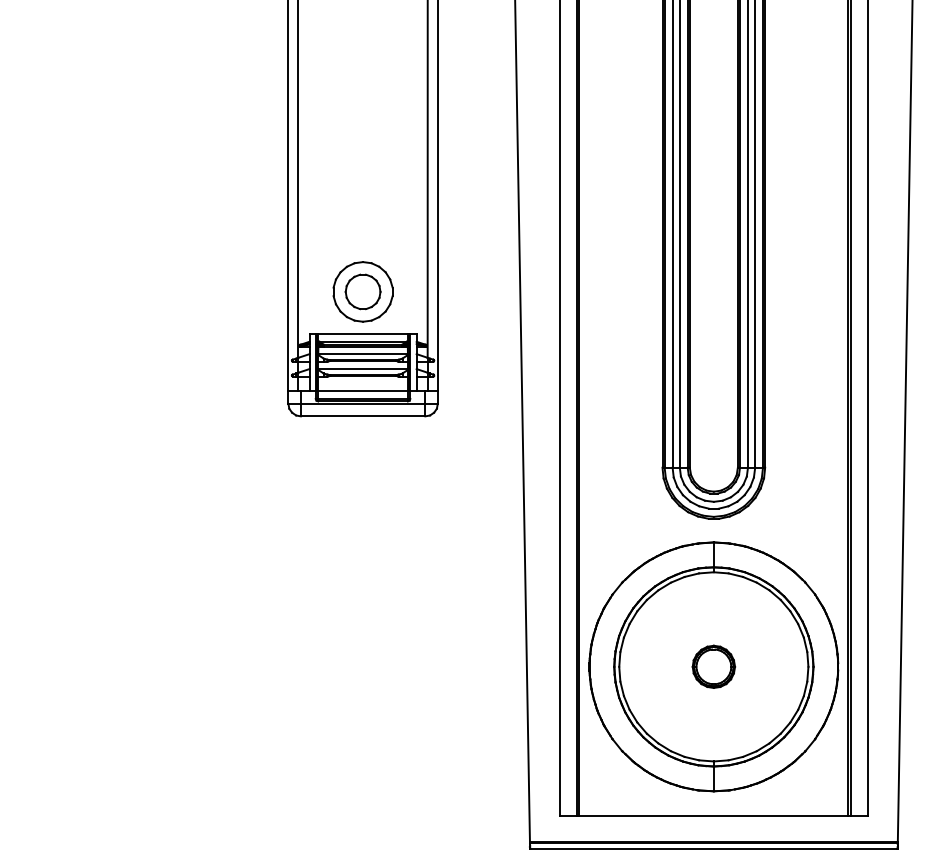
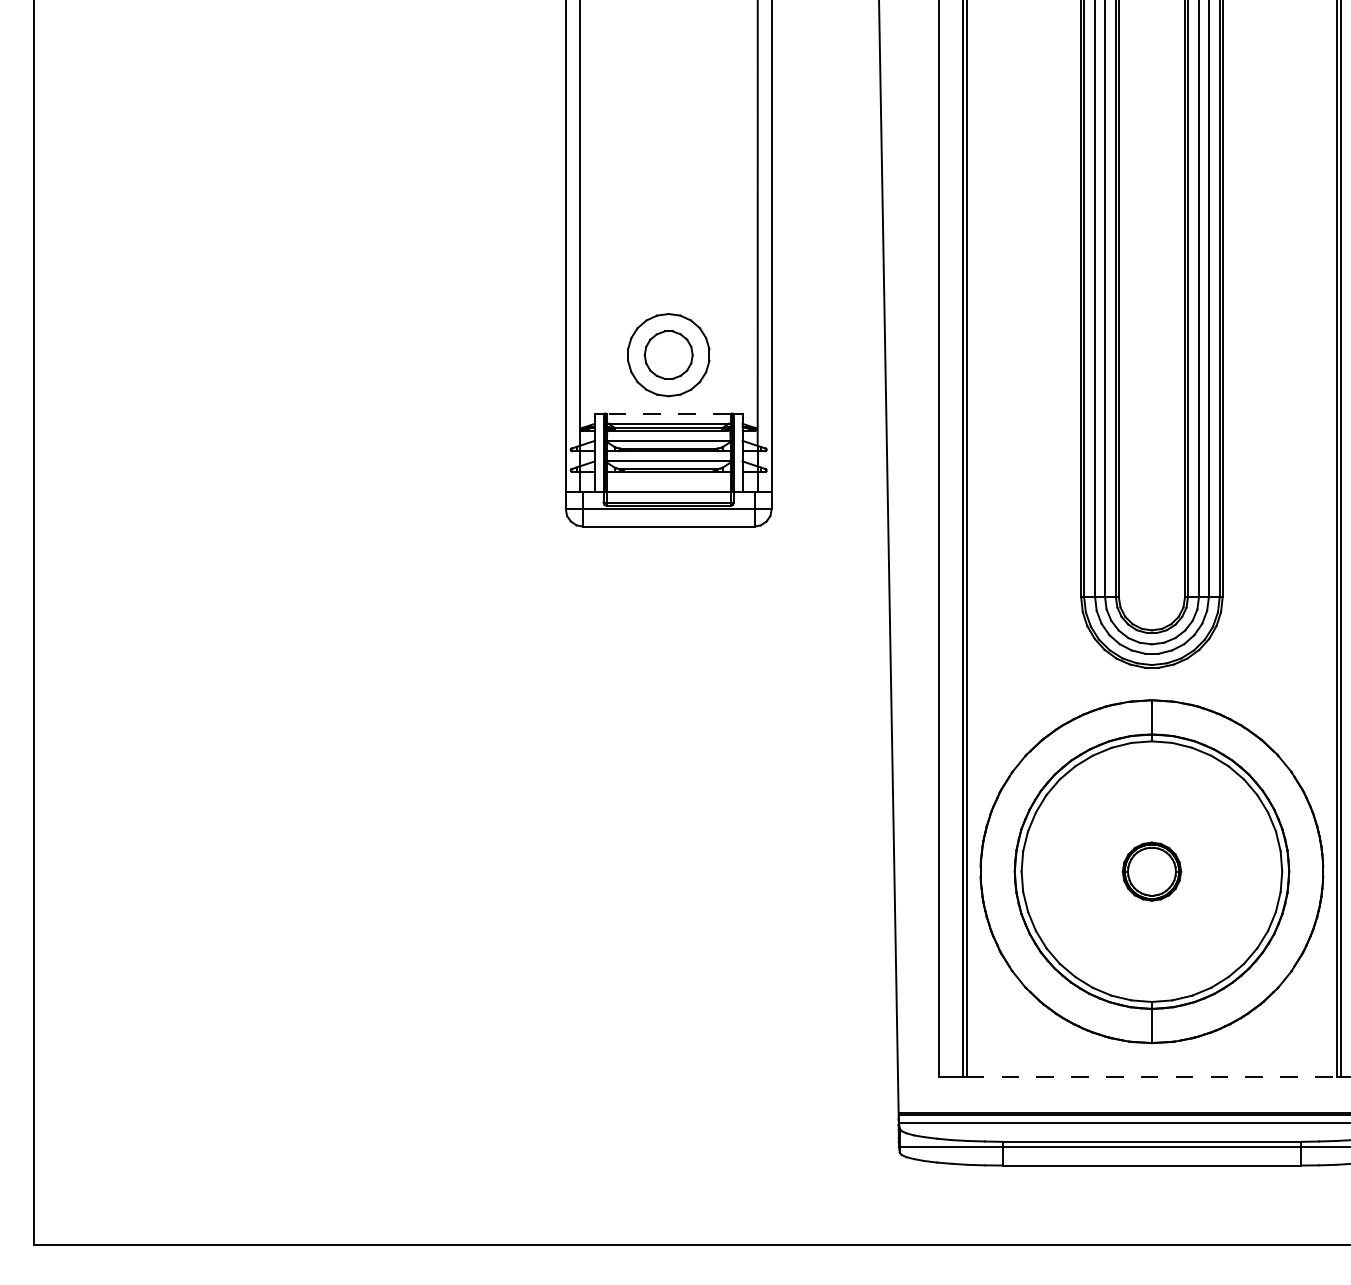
line: (362, 334) -> (668, 413), solid -> dashed
line: (714, 816) -> (1152, 1077), solid -> dashed

